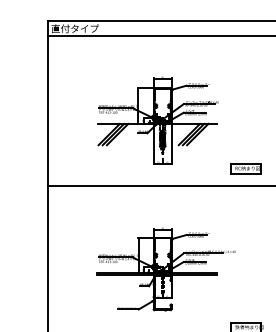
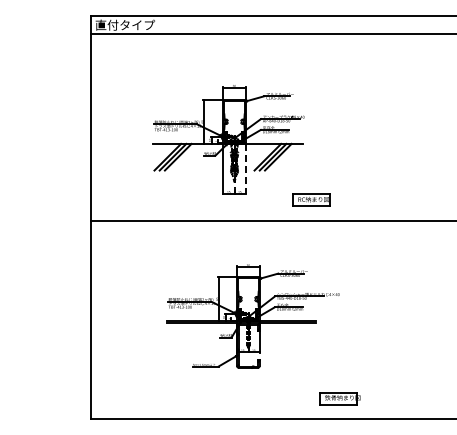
line: (171, 144) -> (245, 169), solid -> dashed
part: (245, 168) -> (311, 199), moved
part: (165, 269) -> (252, 316), moved

